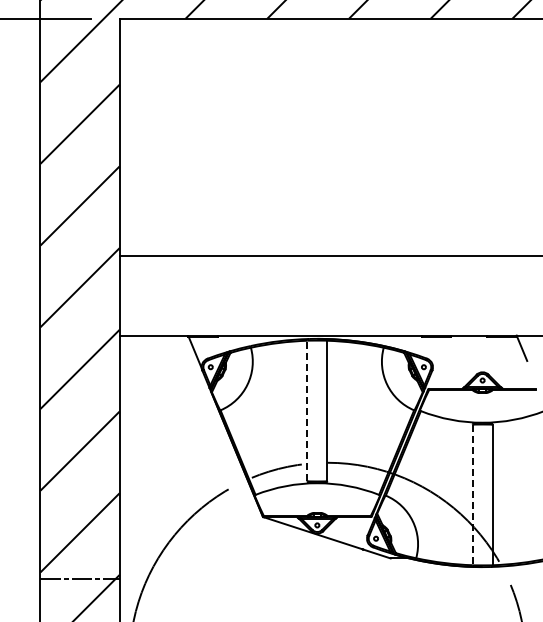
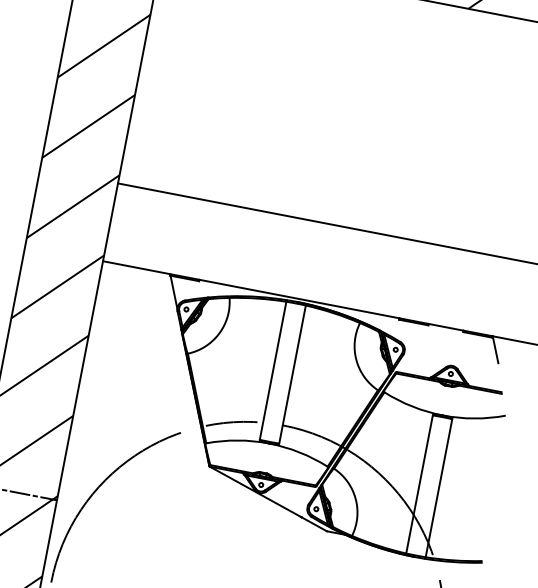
line: (307, 410) -> (273, 370), dashed -> solid
line: (472, 495) -> (419, 484), dashed -> solid

